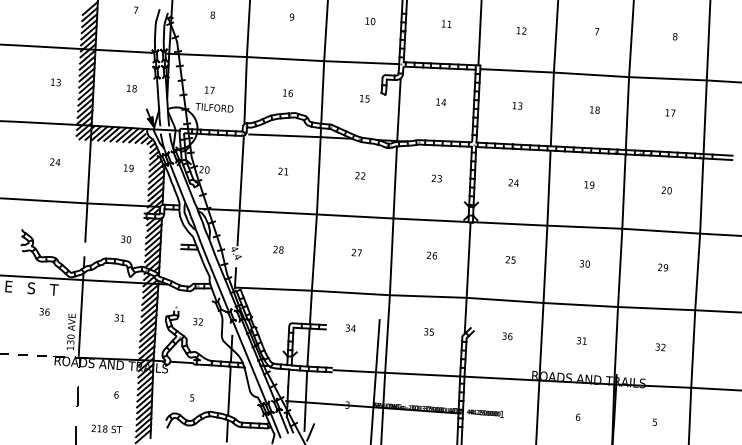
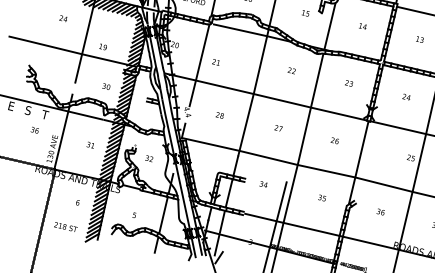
text: (128, 168) -> (102, 47), moved
text: (282, 171) -> (215, 62), moved
text: (510, 259) -> (410, 157), moved

